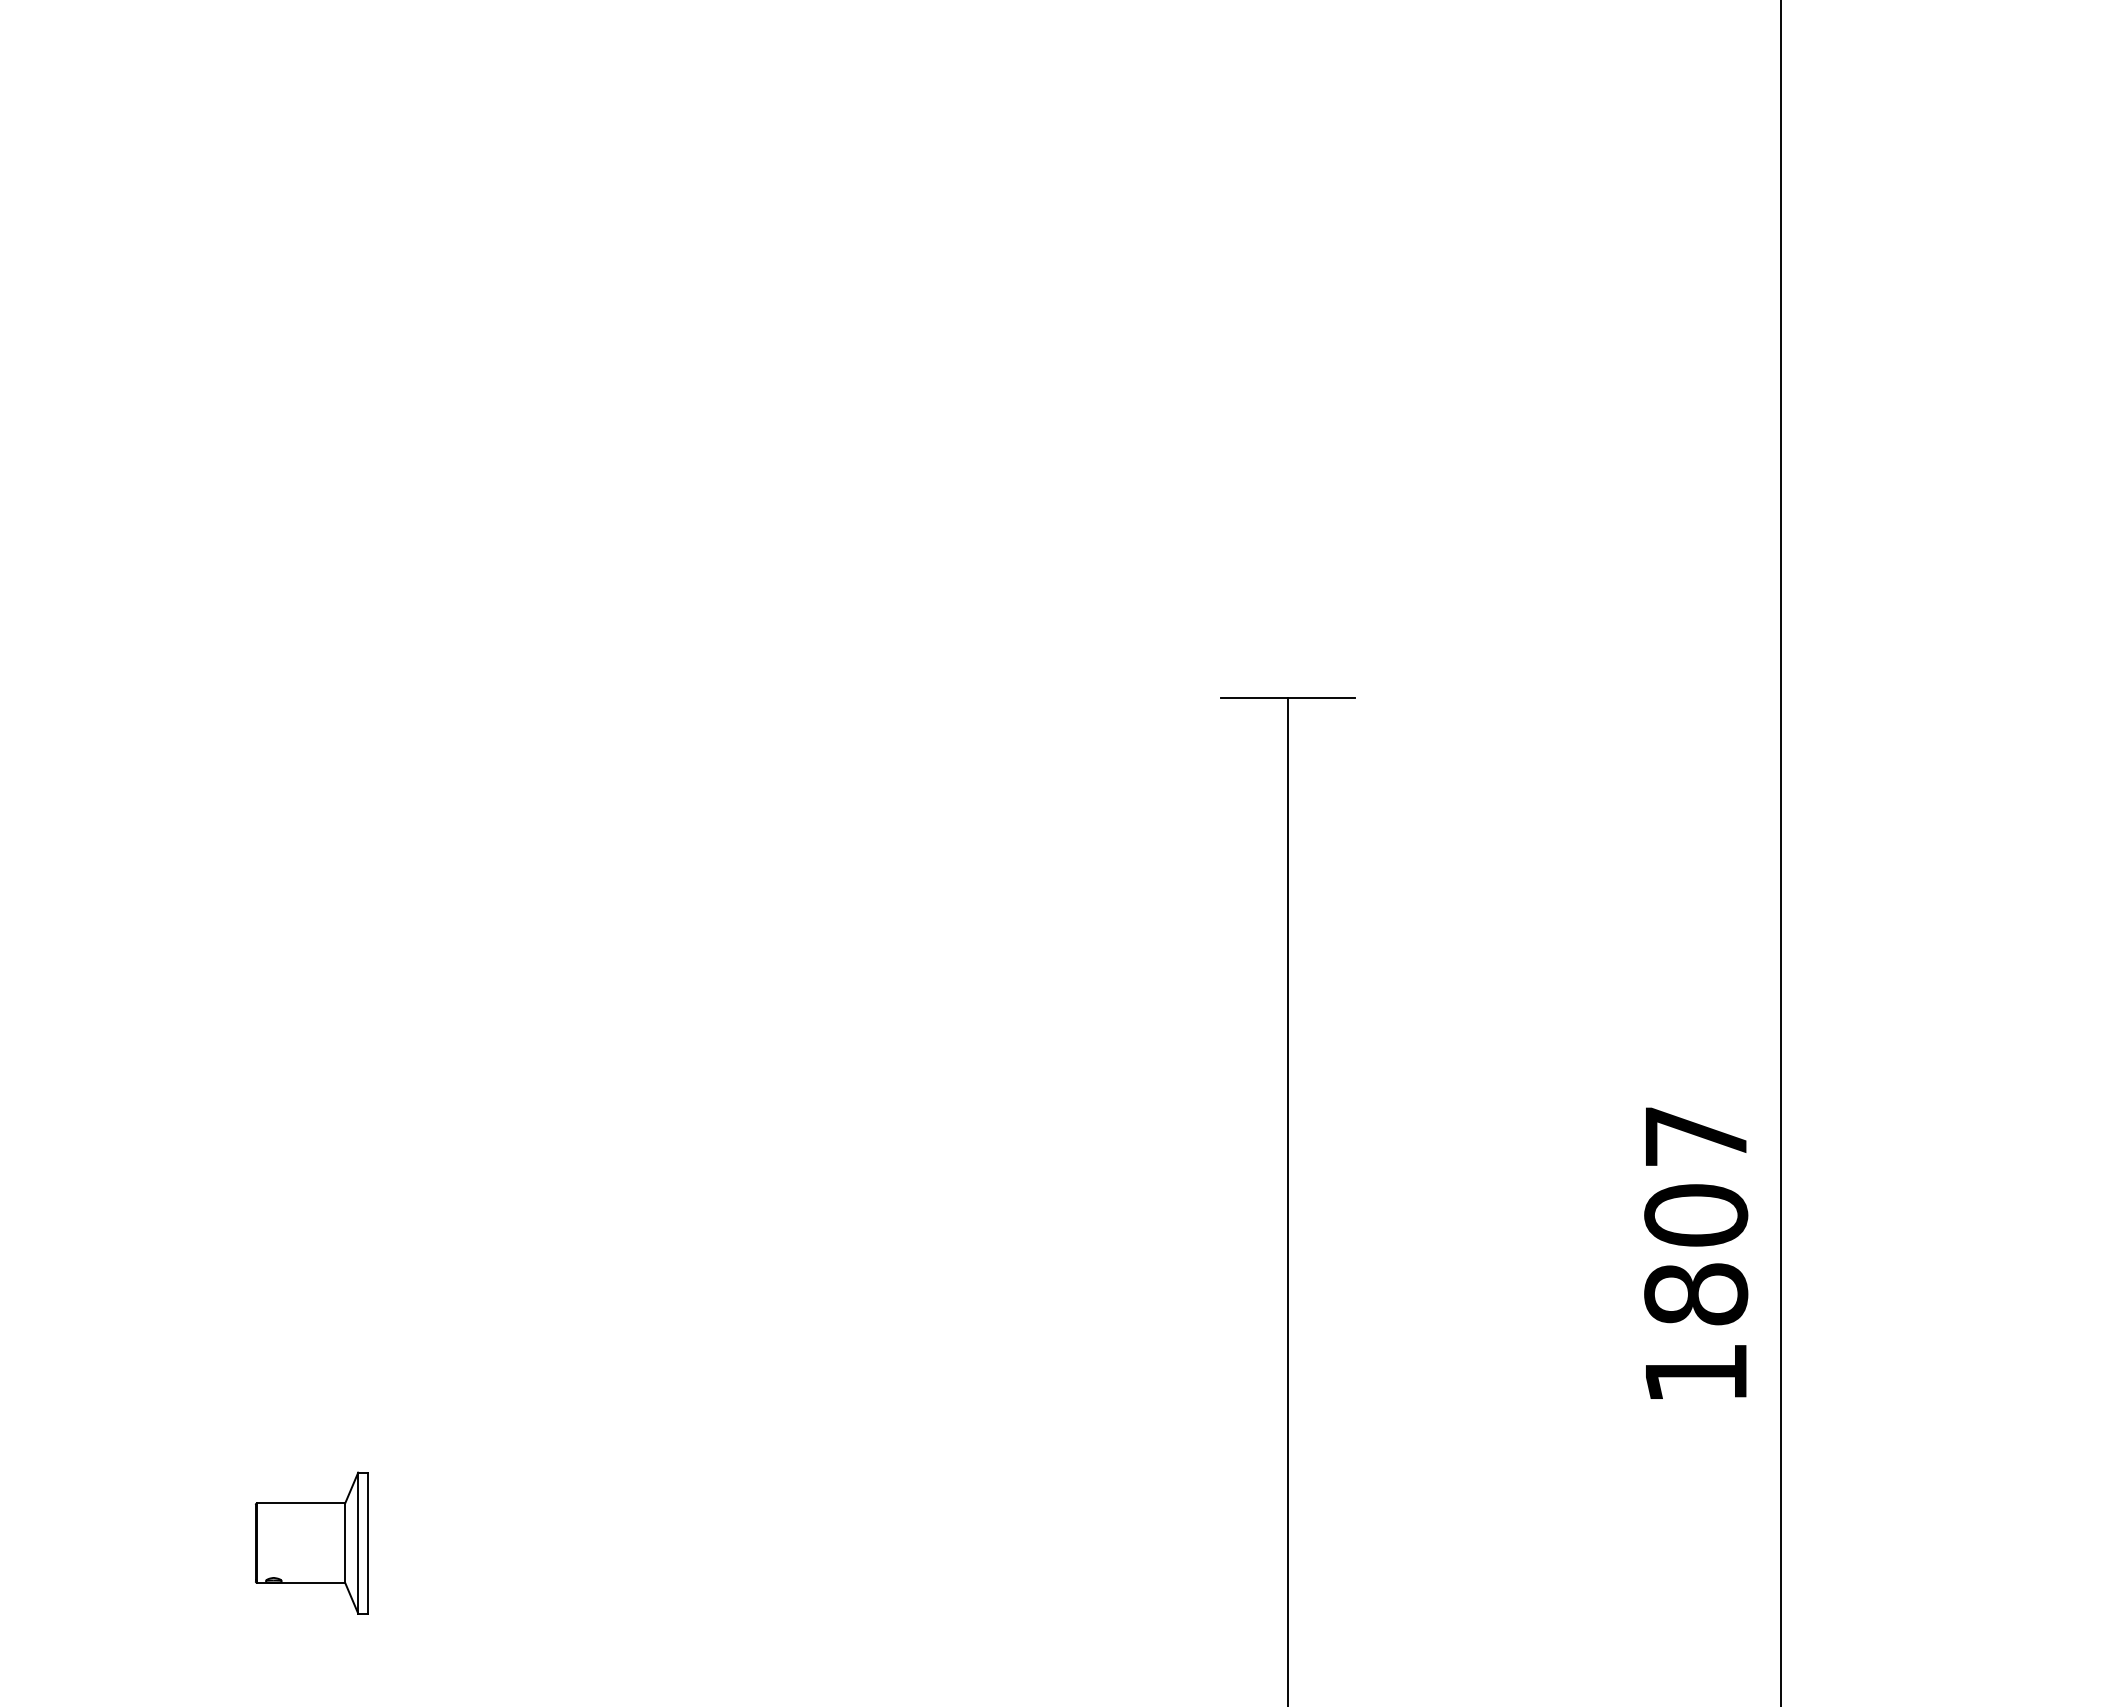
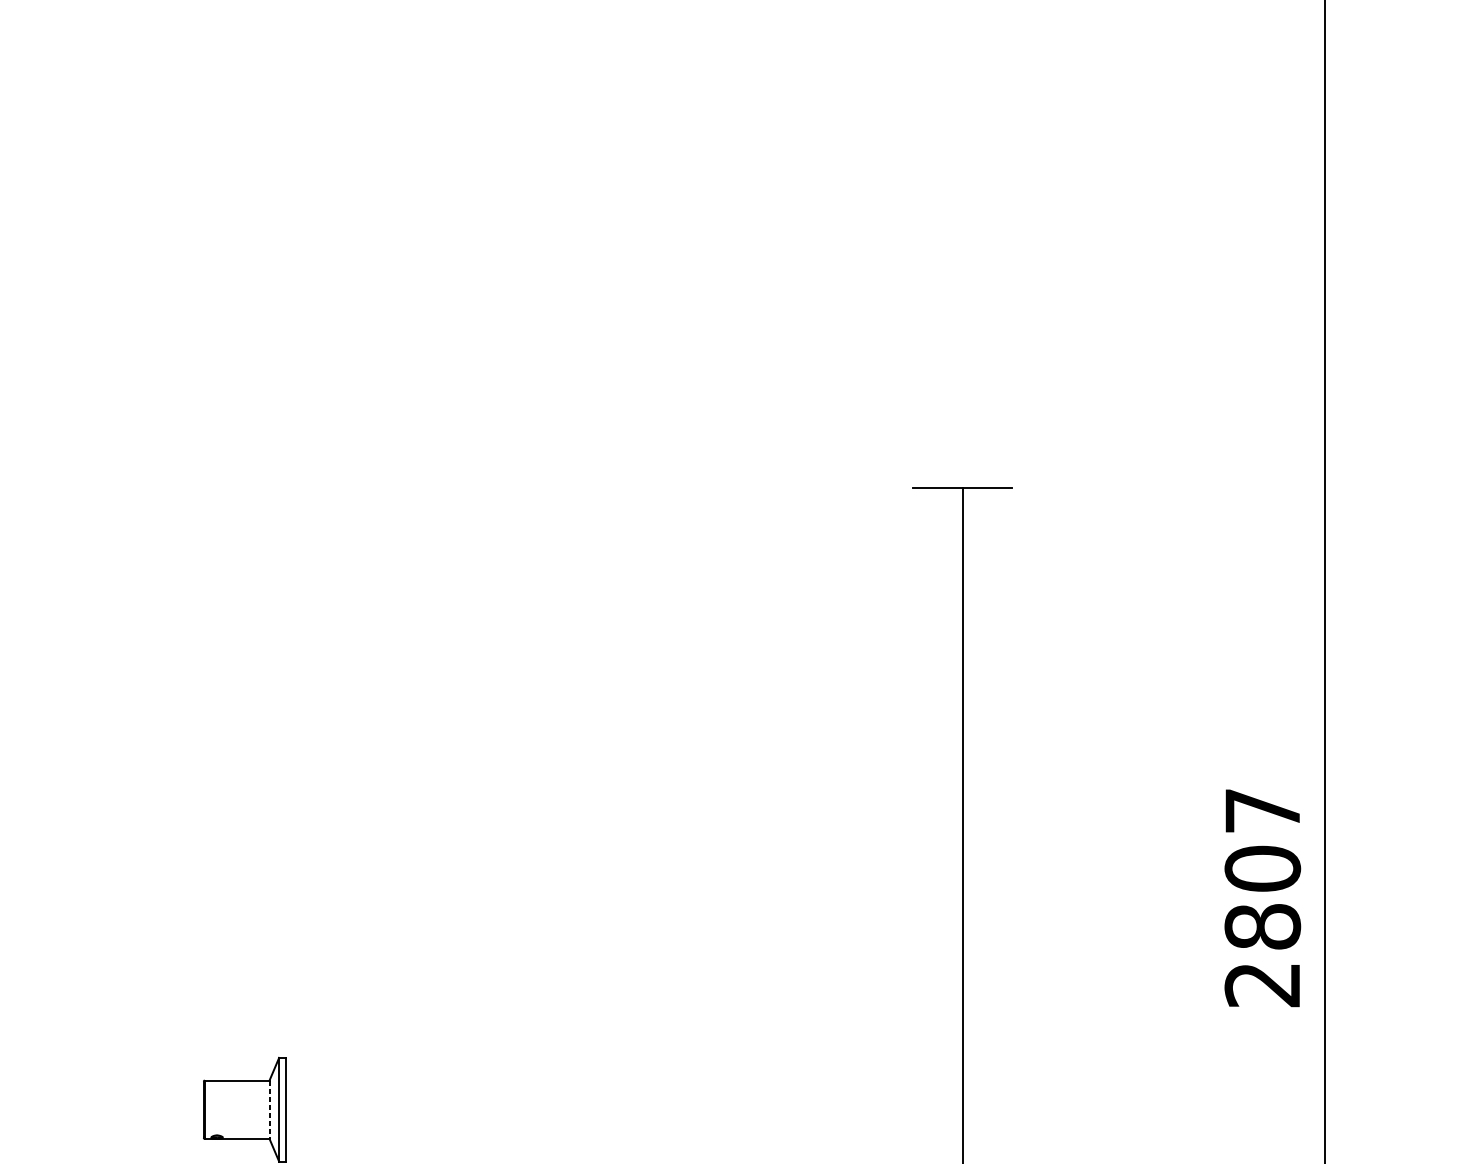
text: (1695, 1374) -> (1262, 985), 1807 -> 2807
line: (345, 1543) -> (269, 1110), solid -> dashed

